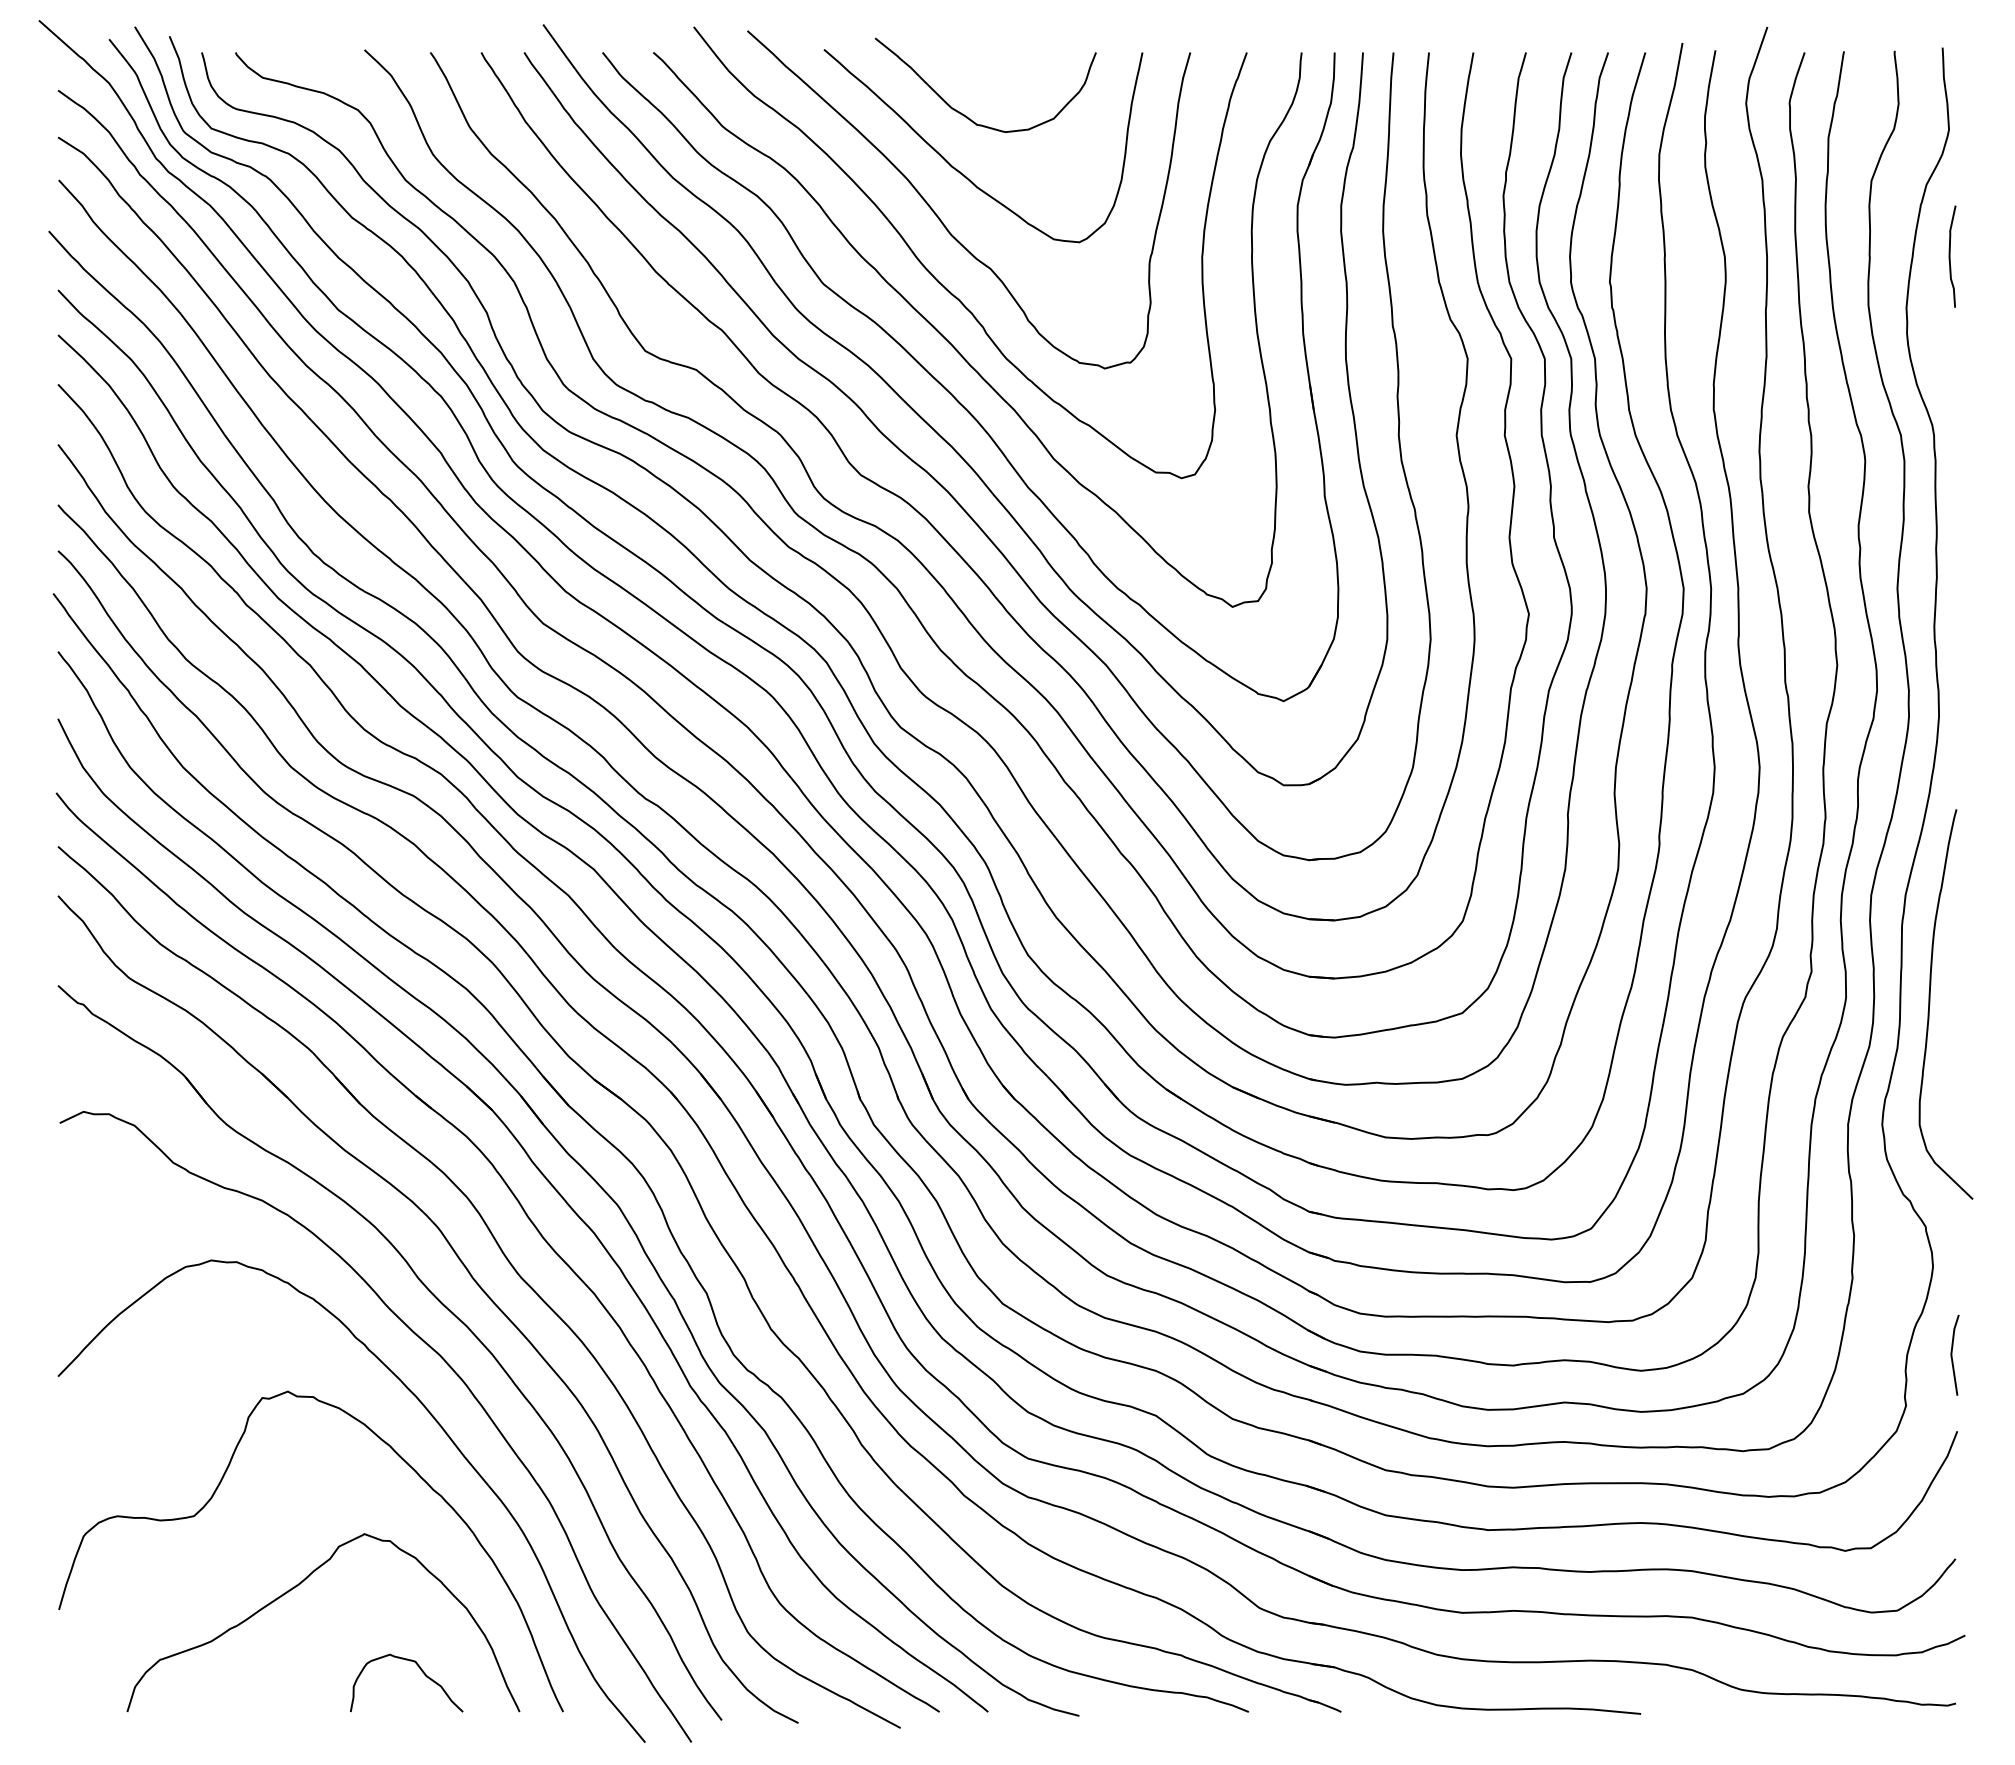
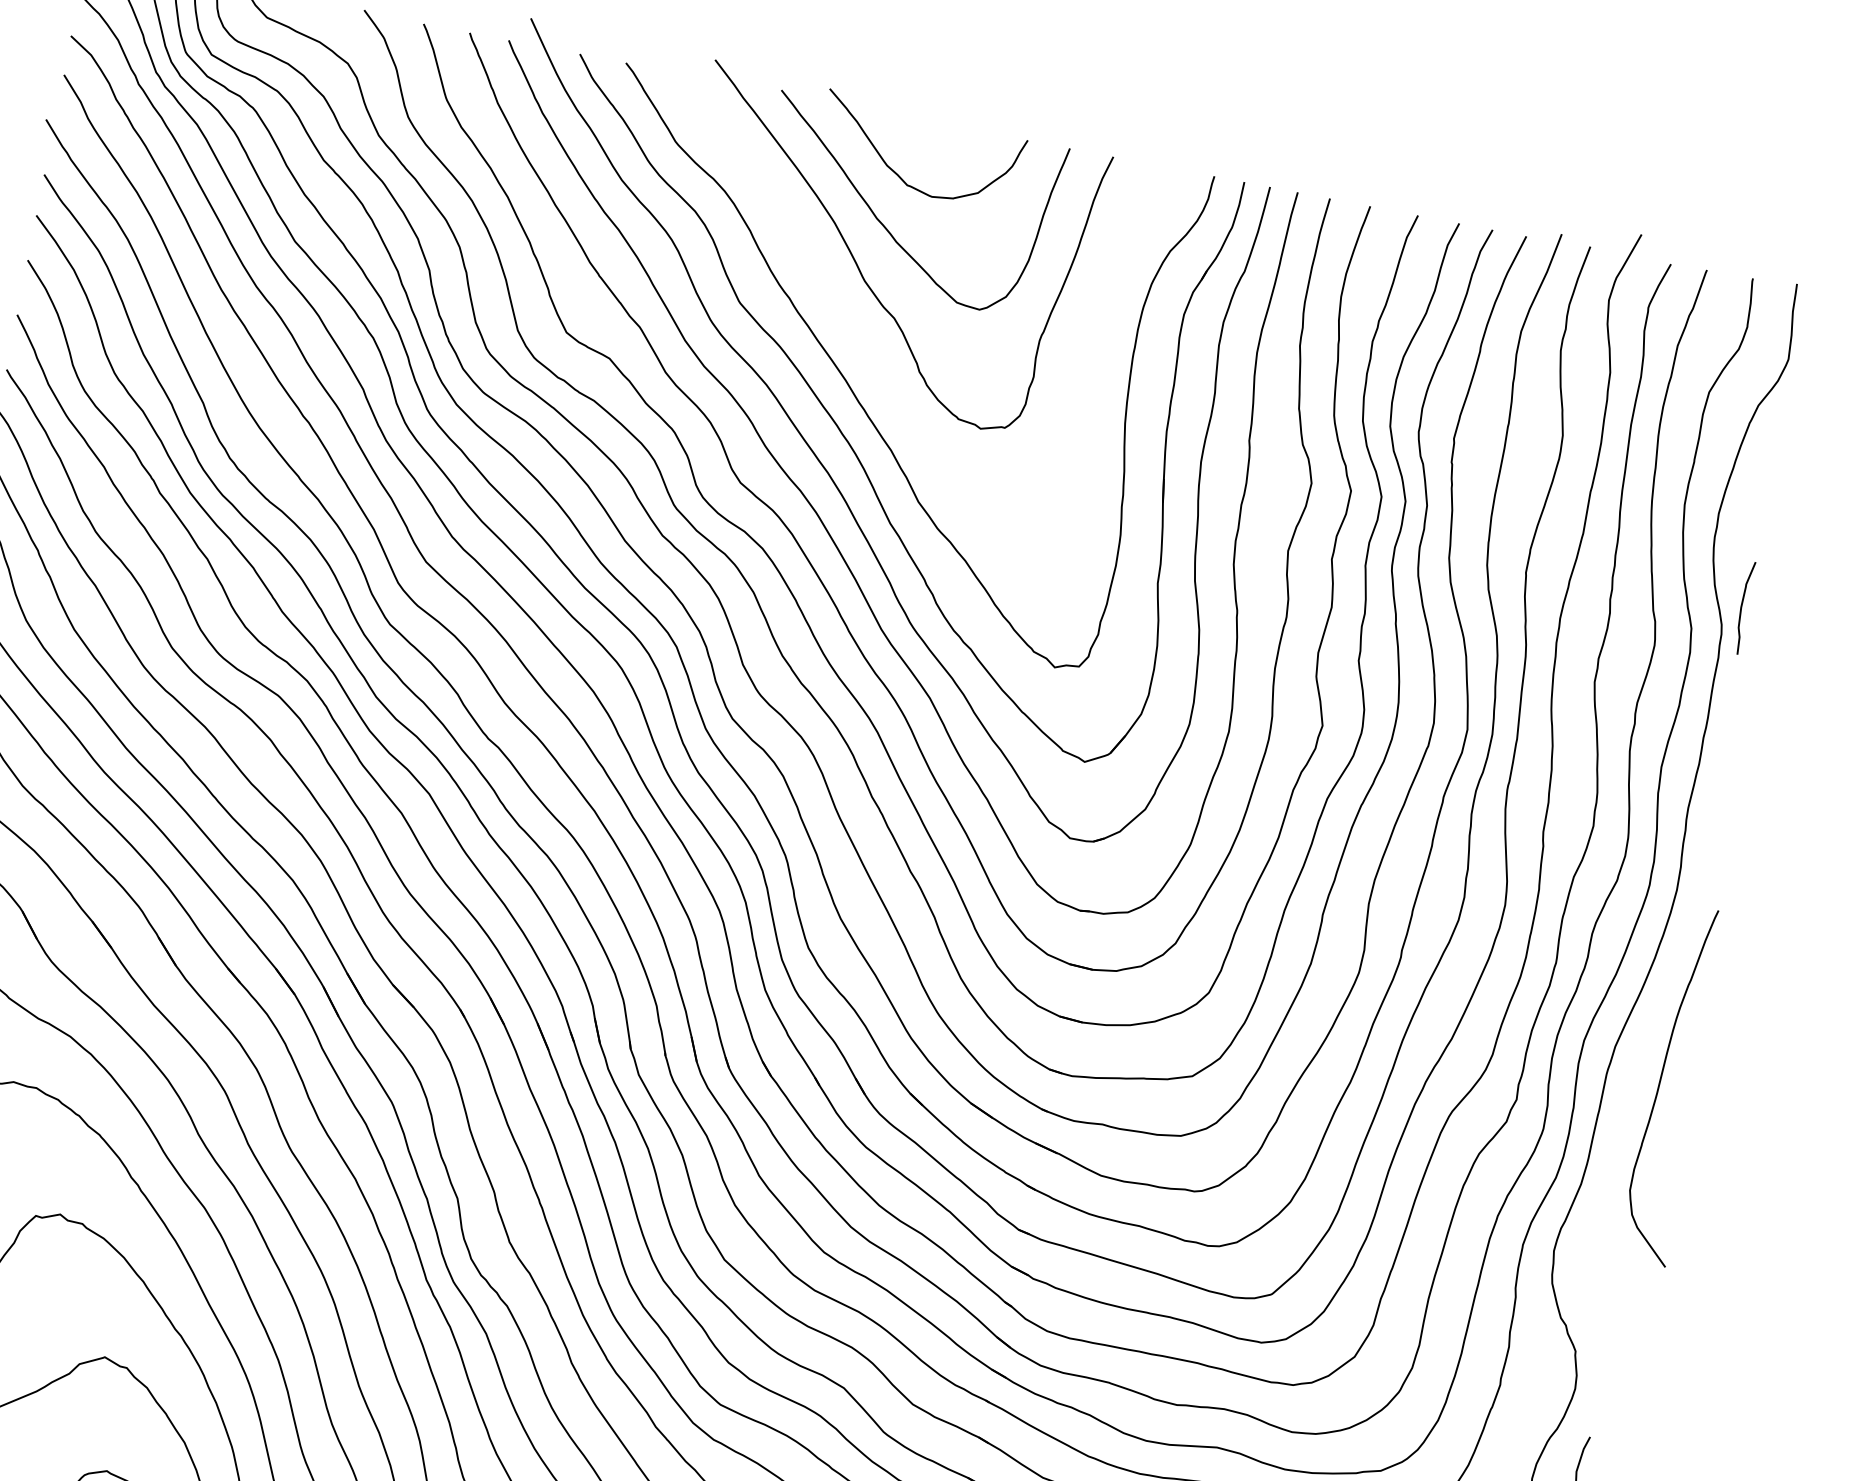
curve: (1950, 256) -> (1742, 607), moved
curve: (945, 286) -> (850, 326), removed
curve: (1930, 1004) -> (1660, 1083), moved

